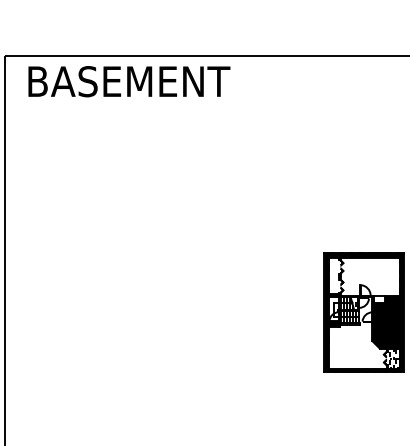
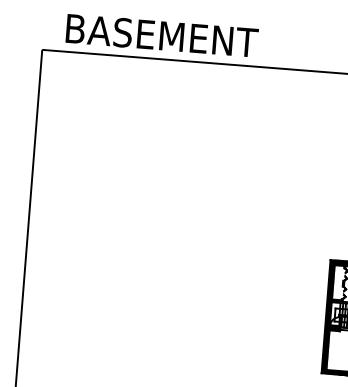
text: (129, 81) -> (162, 35), moved

